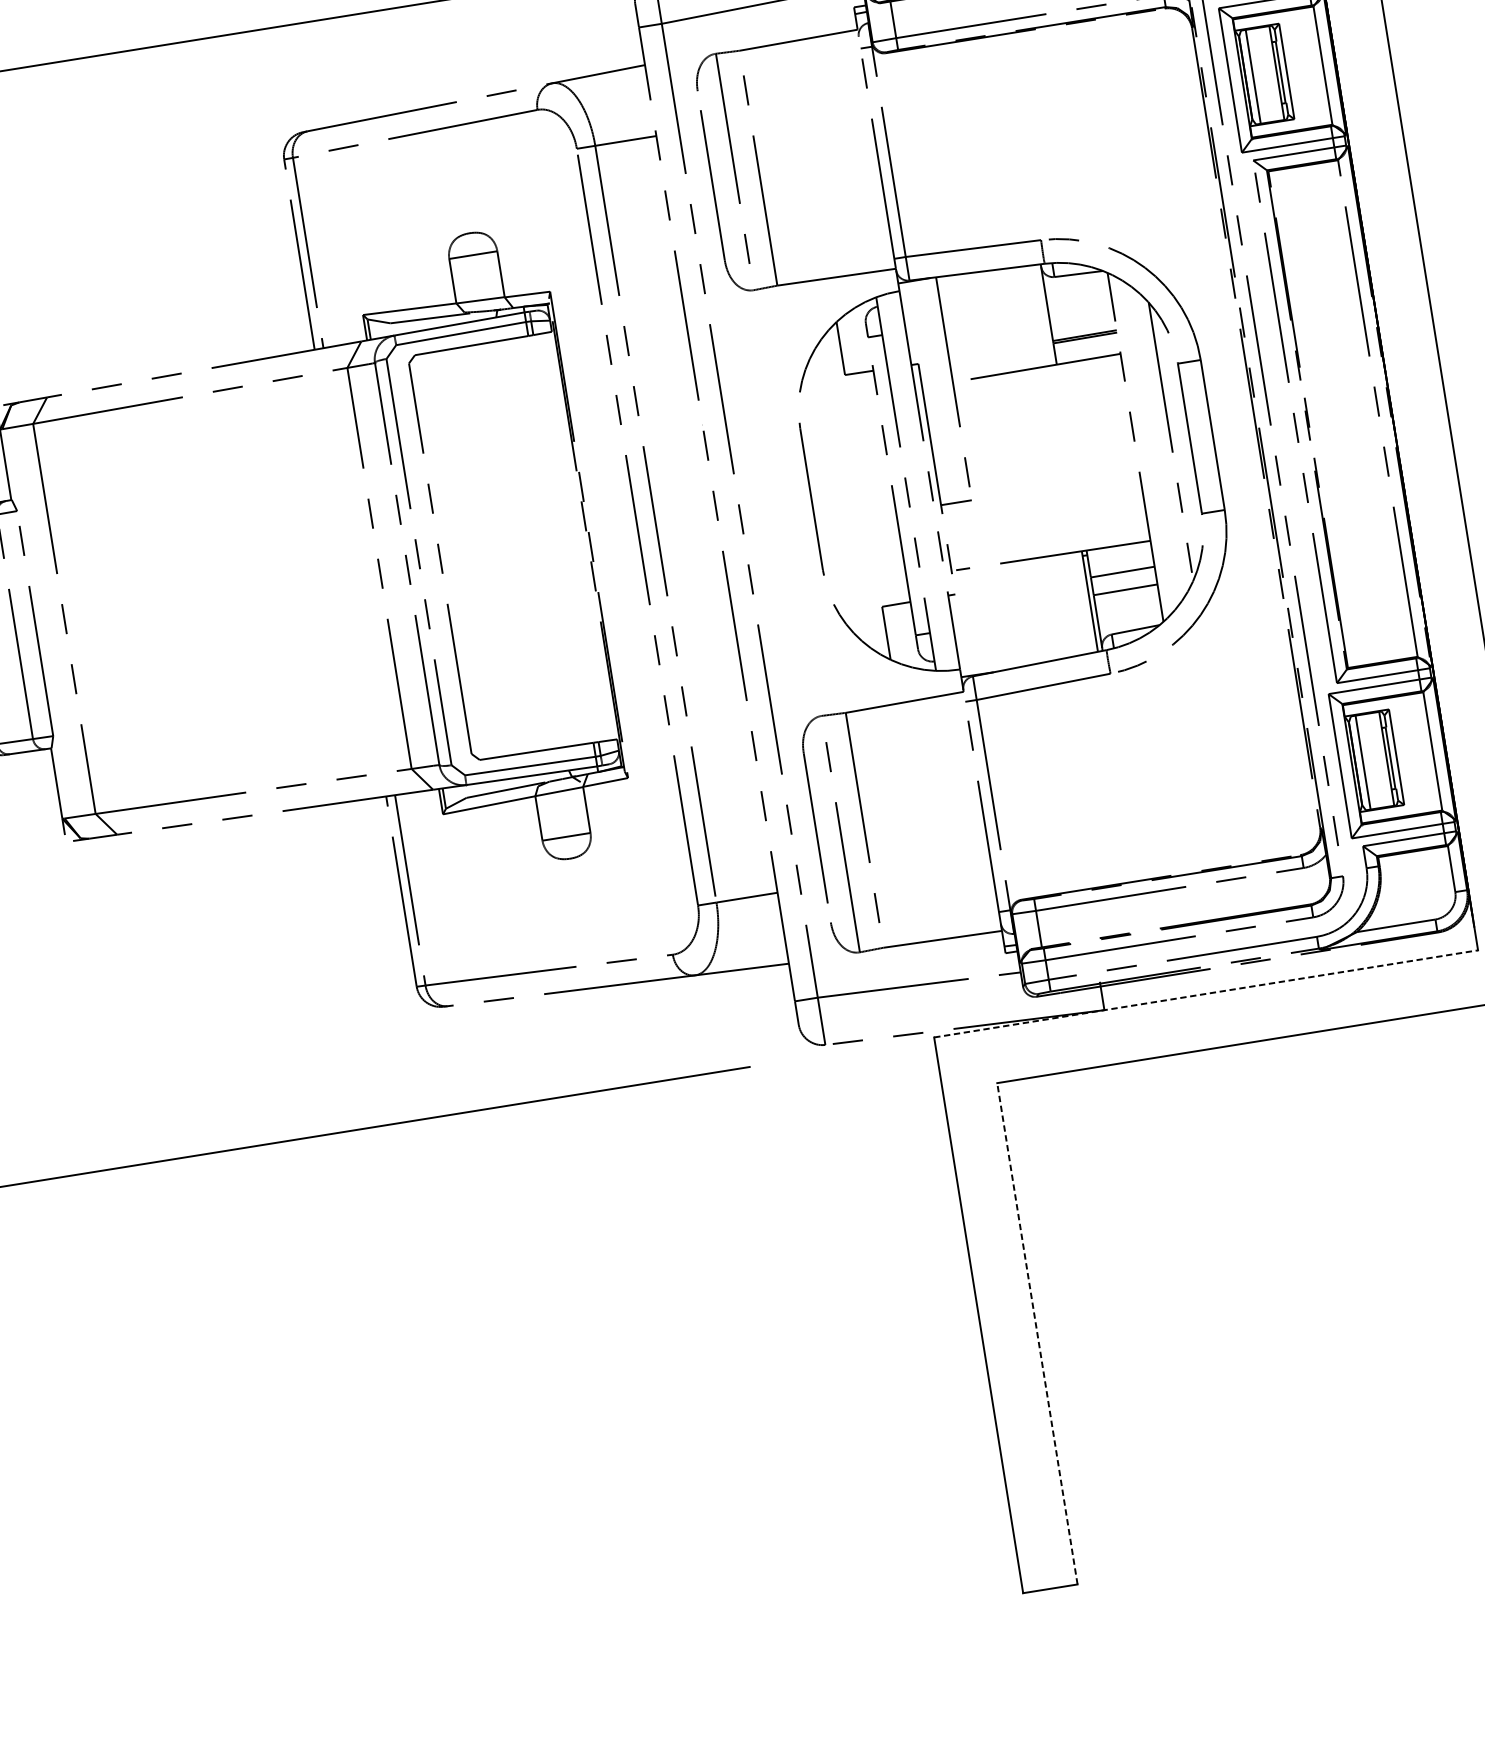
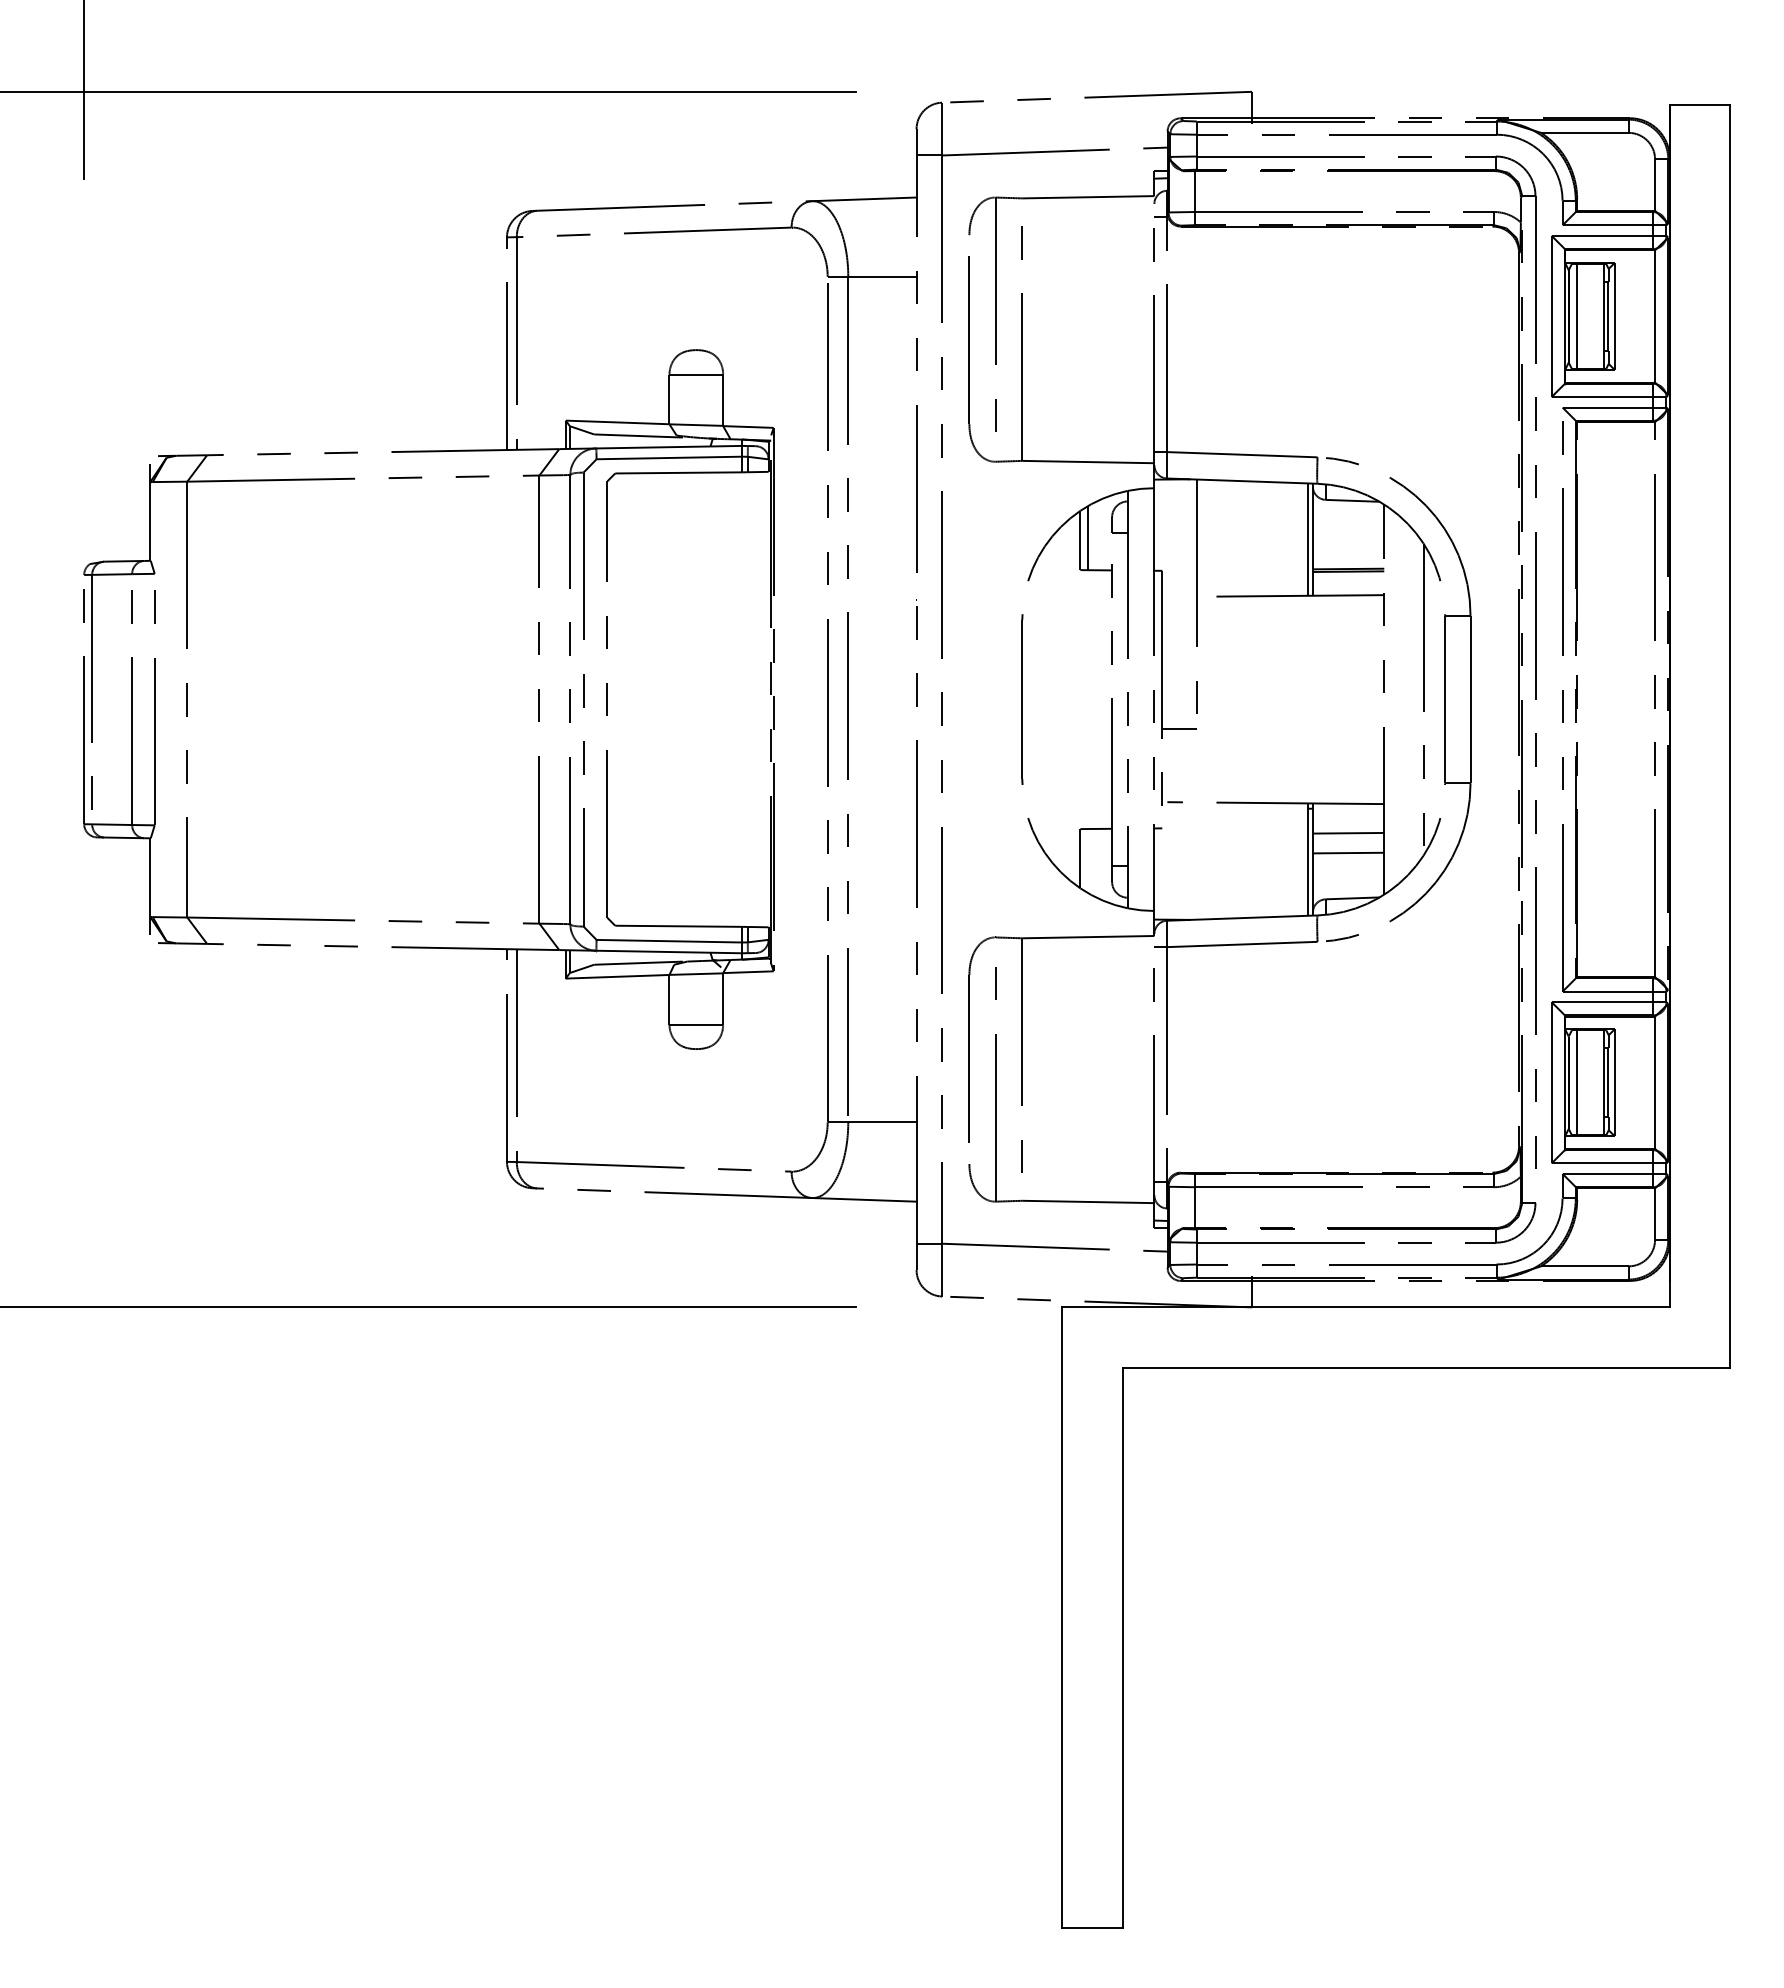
line: (1043, 315) -> (1307, 539), added
line: (847, 344) -> (1088, 537), added
line: (1205, 994) -> (1365, 1307), dashed -> solid
line: (1037, 1333) -> (1122, 1647), dashed -> solid

